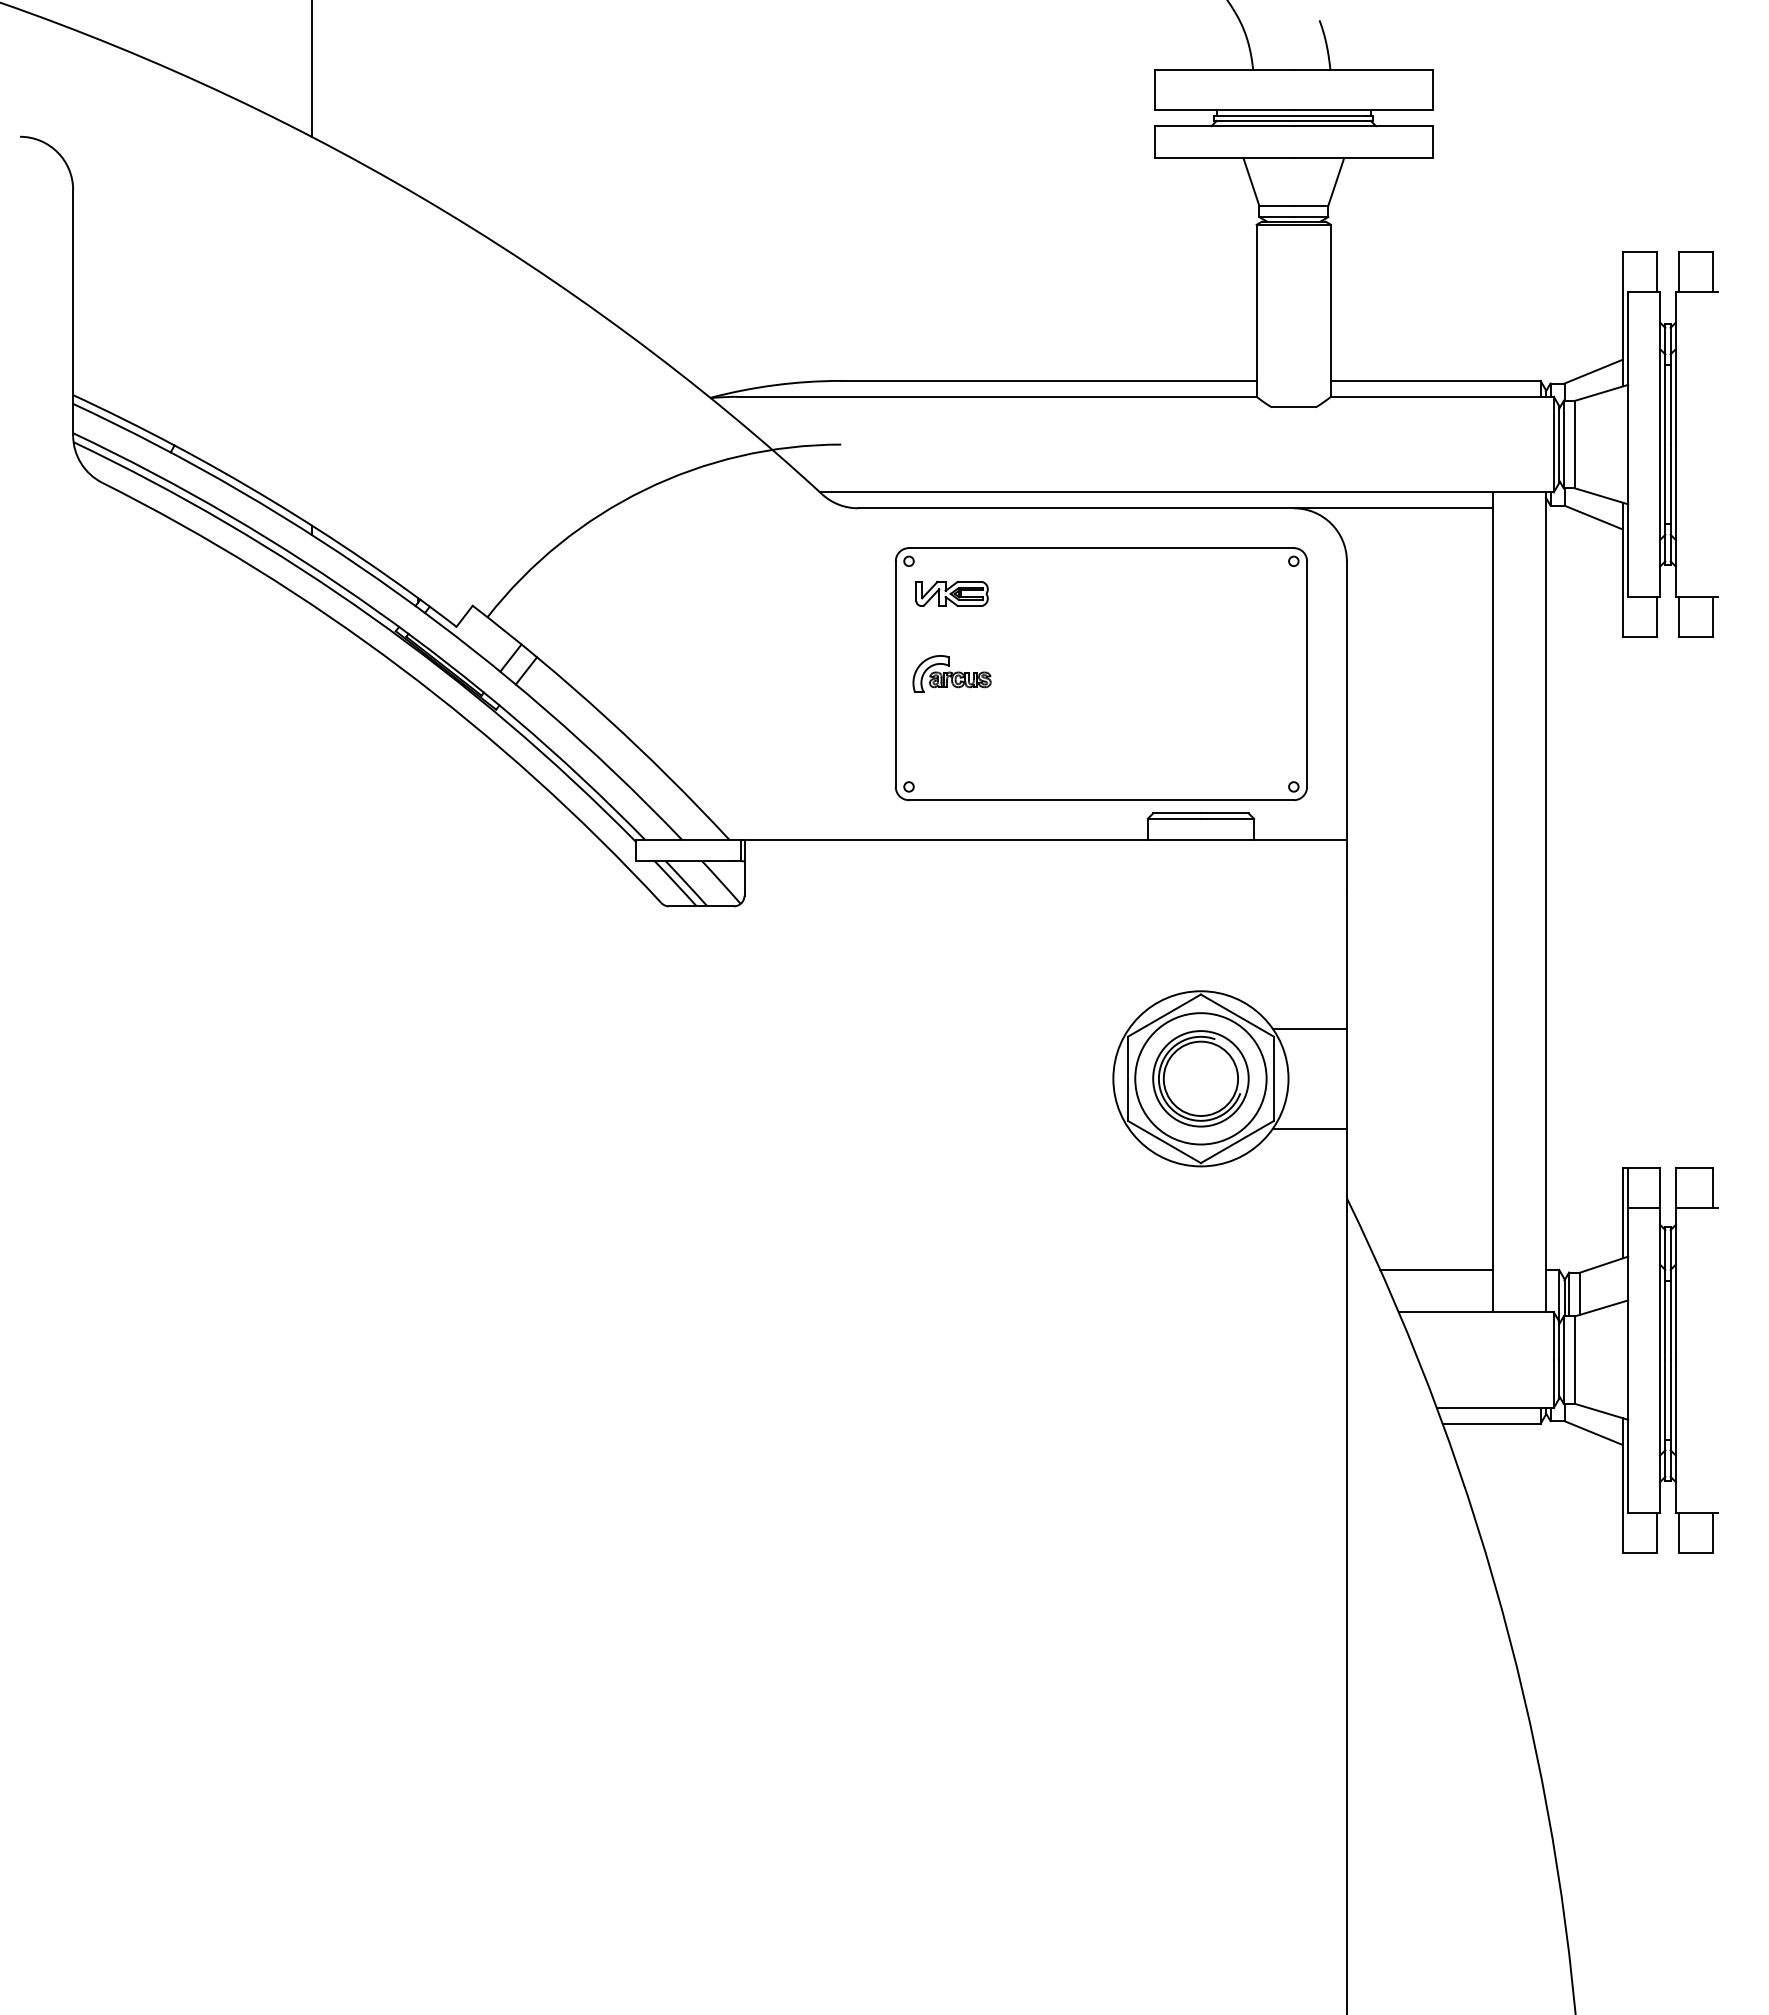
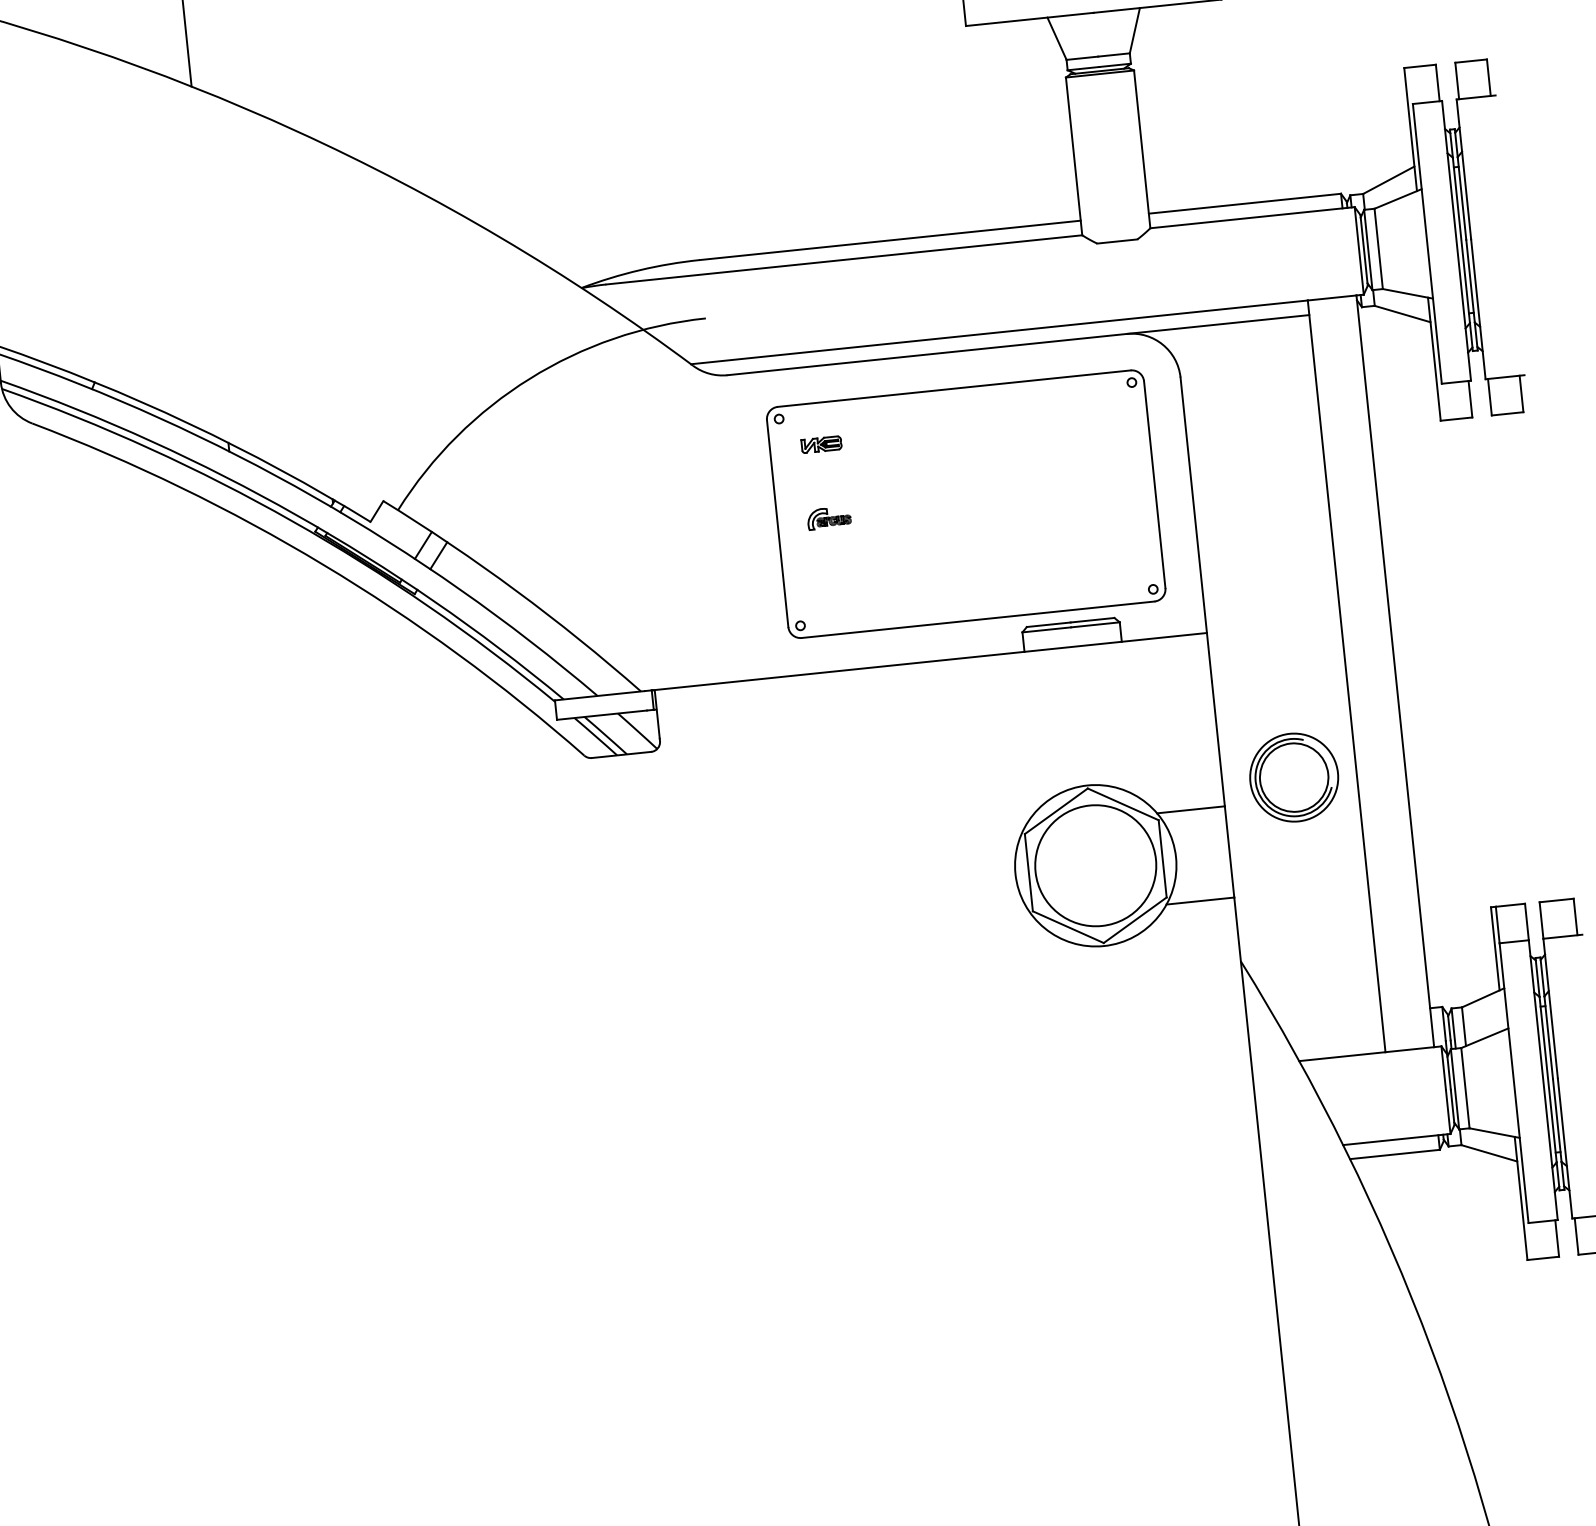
part: (951, 593) -> (821, 444), size x0.6
part: (951, 673) -> (828, 517), size x0.6
part: (1200, 1078) -> (1293, 777), moved
line: (1436, 1269) -> (1329, 1018), removed

